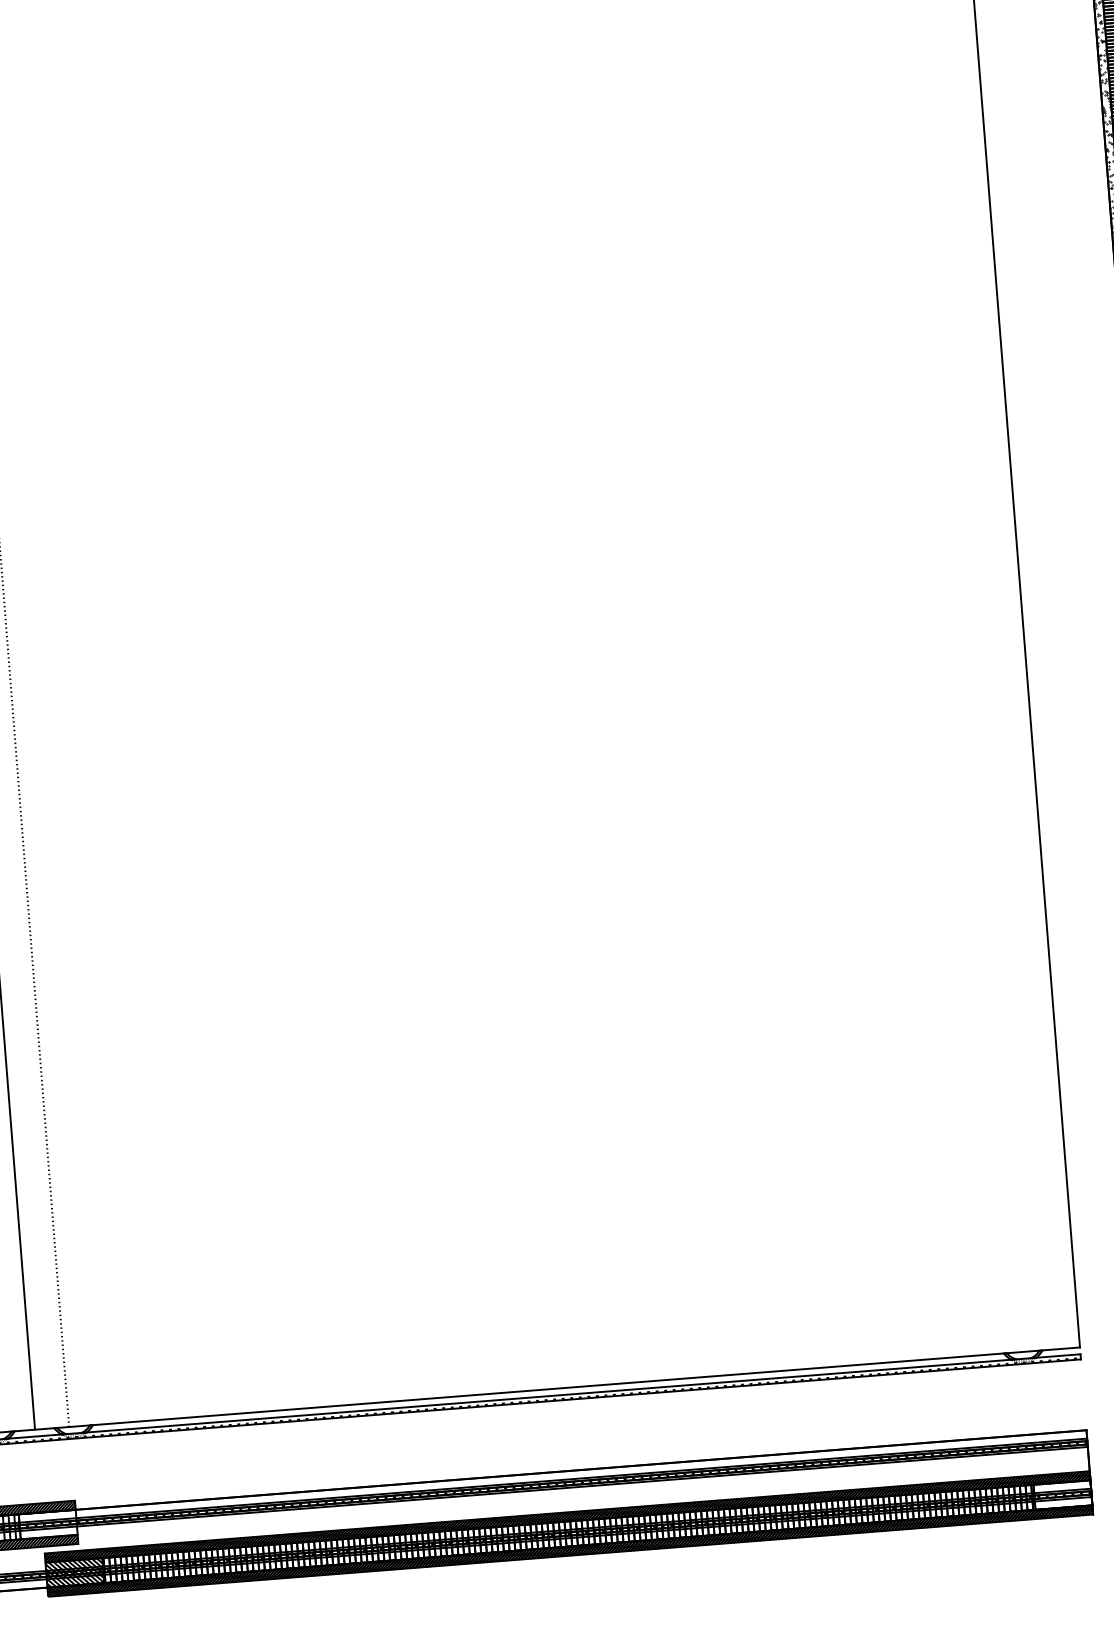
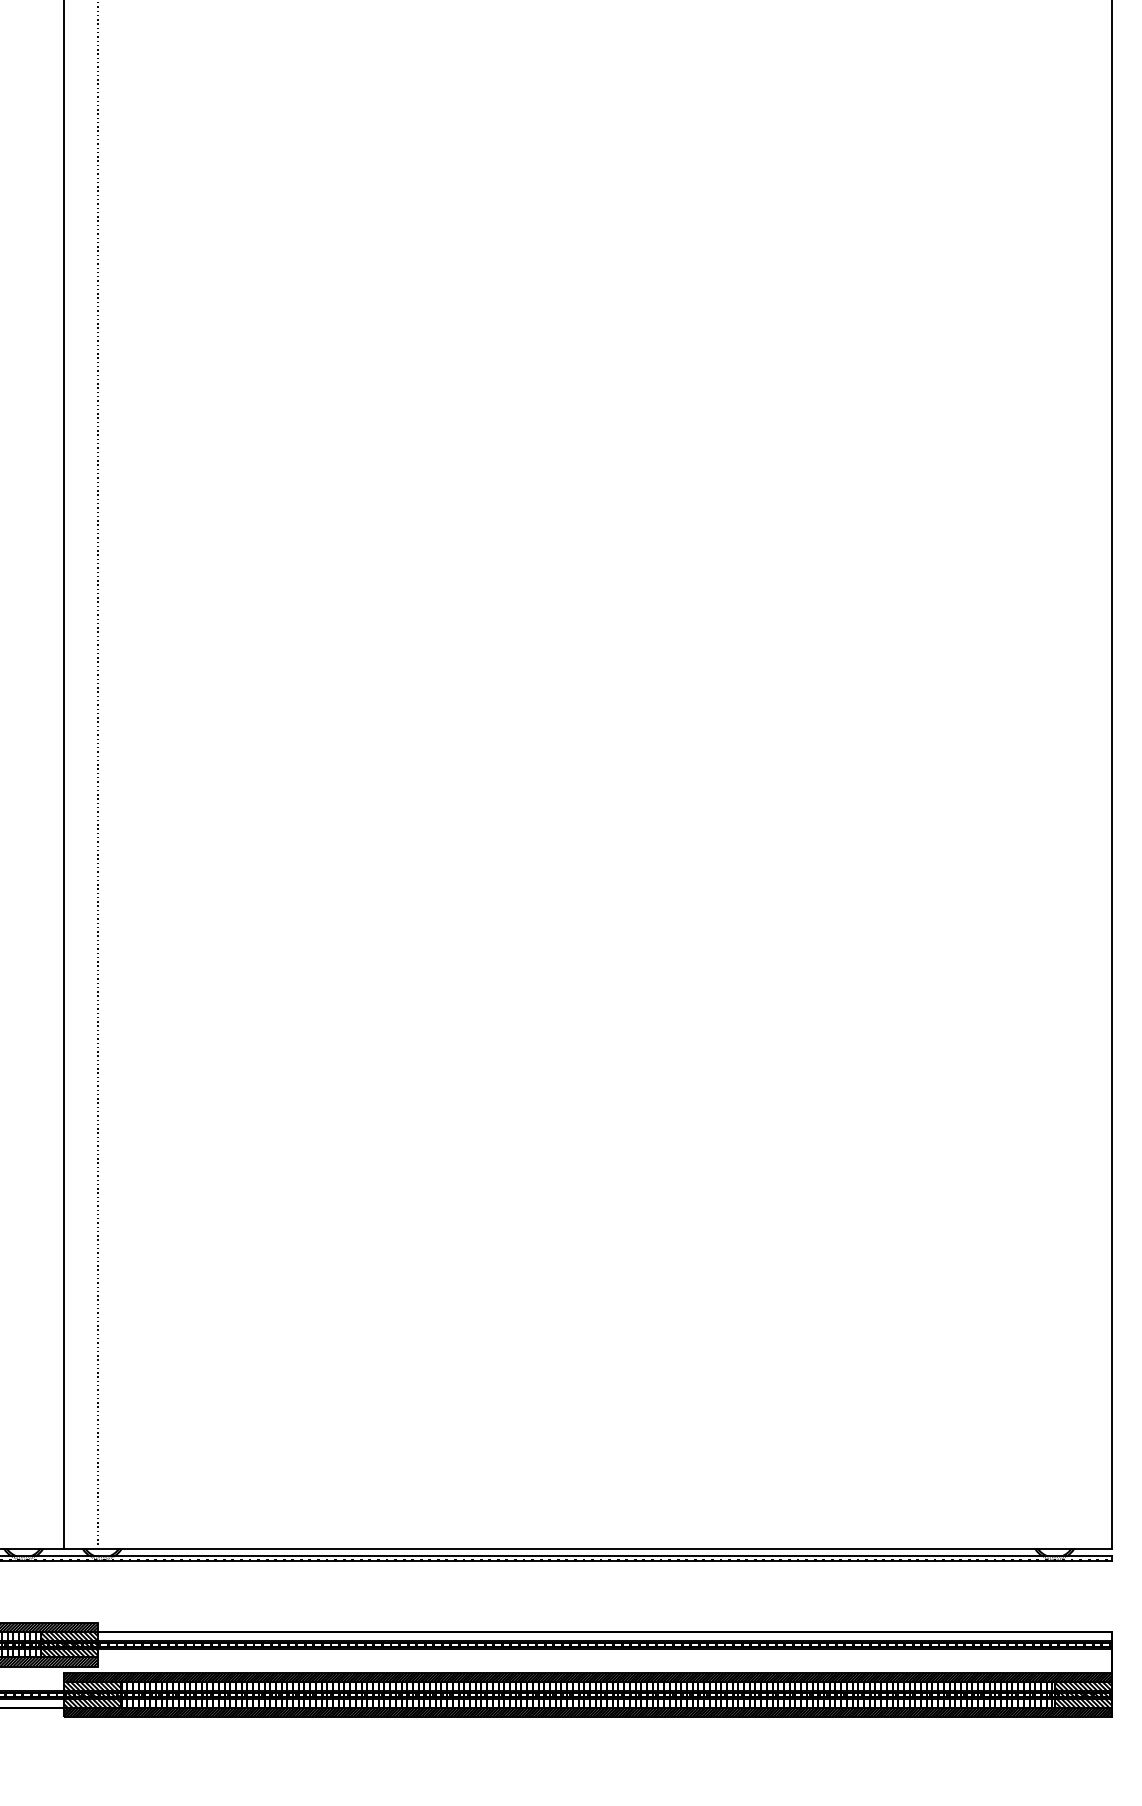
hatch: (1062, 1494) -> (1082, 1694), added
hatch: (47, 1524) -> (68, 1644), added

